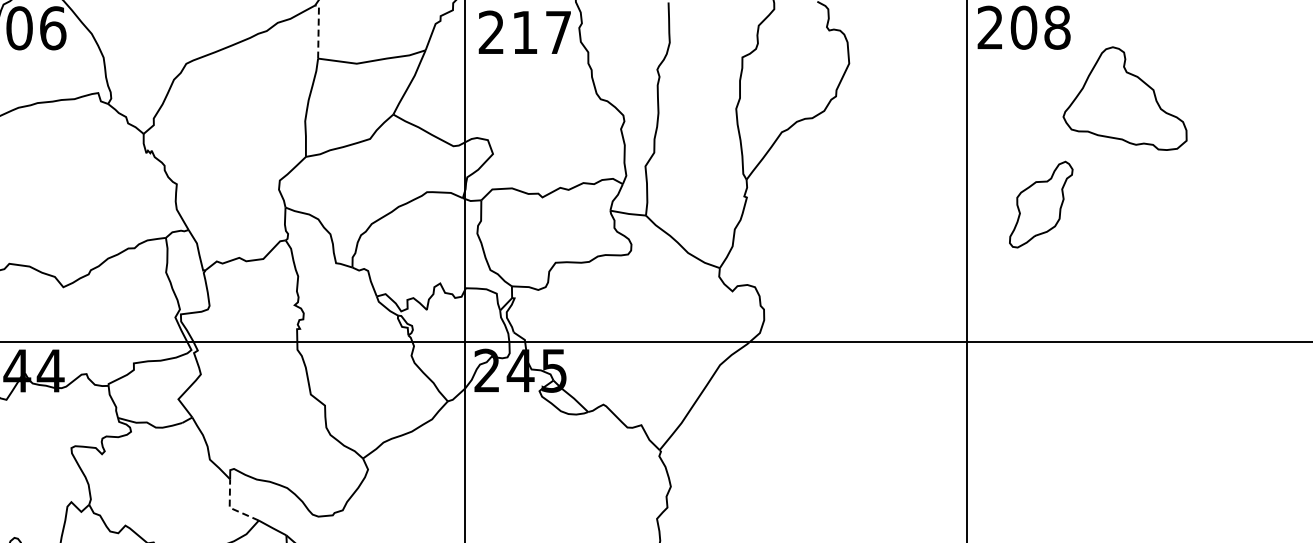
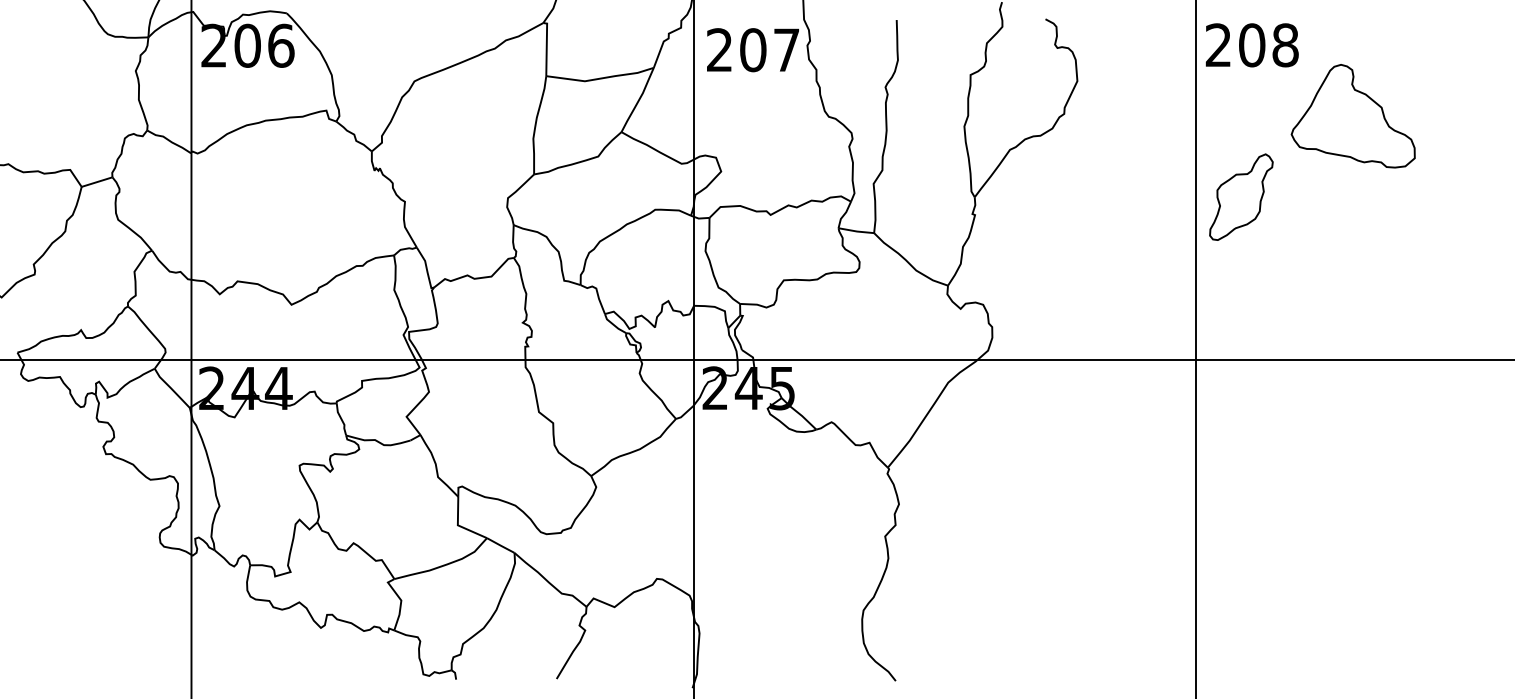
line: (318, 29) -> (546, 47), dashed -> solid
text: (525, 32) -> (753, 50), 217 -> 207
part: (1041, 203) -> (1241, 196), moved
line: (230, 507) -> (458, 525), dashed -> solid

